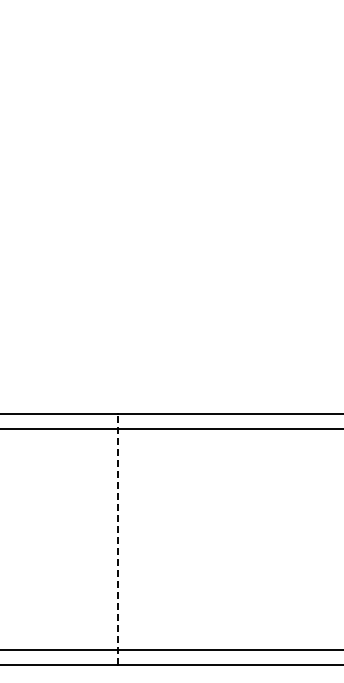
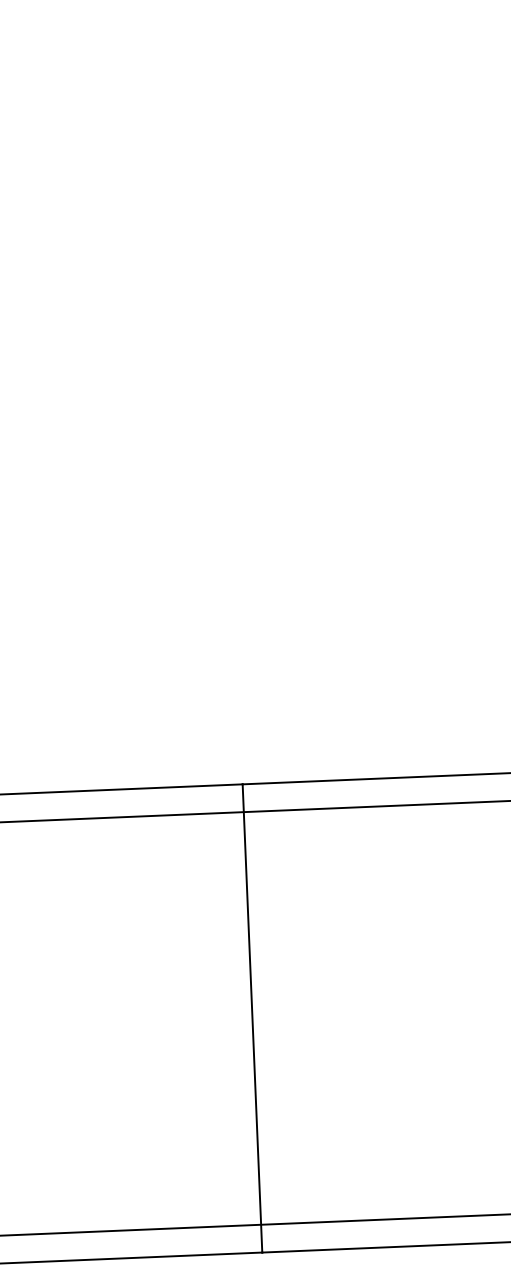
line: (118, 538) -> (253, 1016), dashed -> solid

